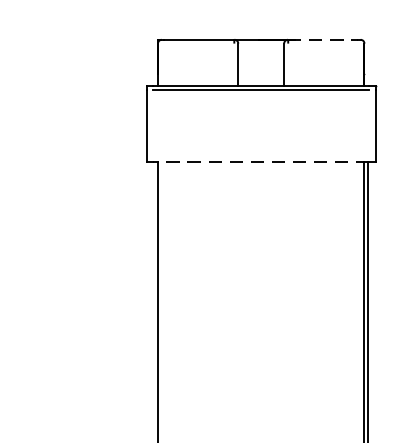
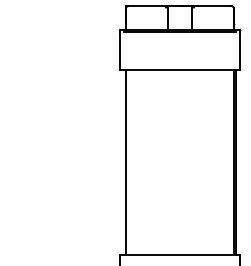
line: (323, 40) -> (212, 6), dashed -> solid
line: (260, 162) -> (179, 70), dashed -> solid

